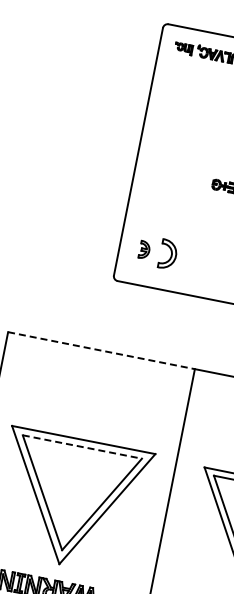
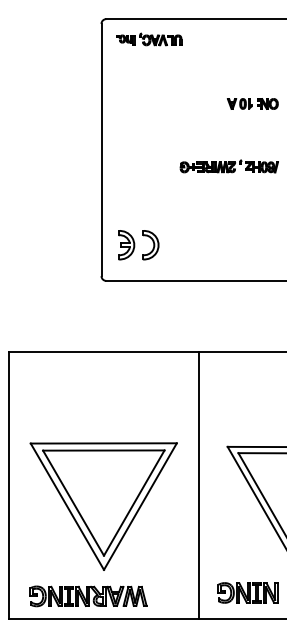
part: (144, 250) -> (126, 245), size x1.67
line: (102, 350) -> (104, 352), dashed -> solid
line: (82, 446) -> (103, 450), dashed -> solid

